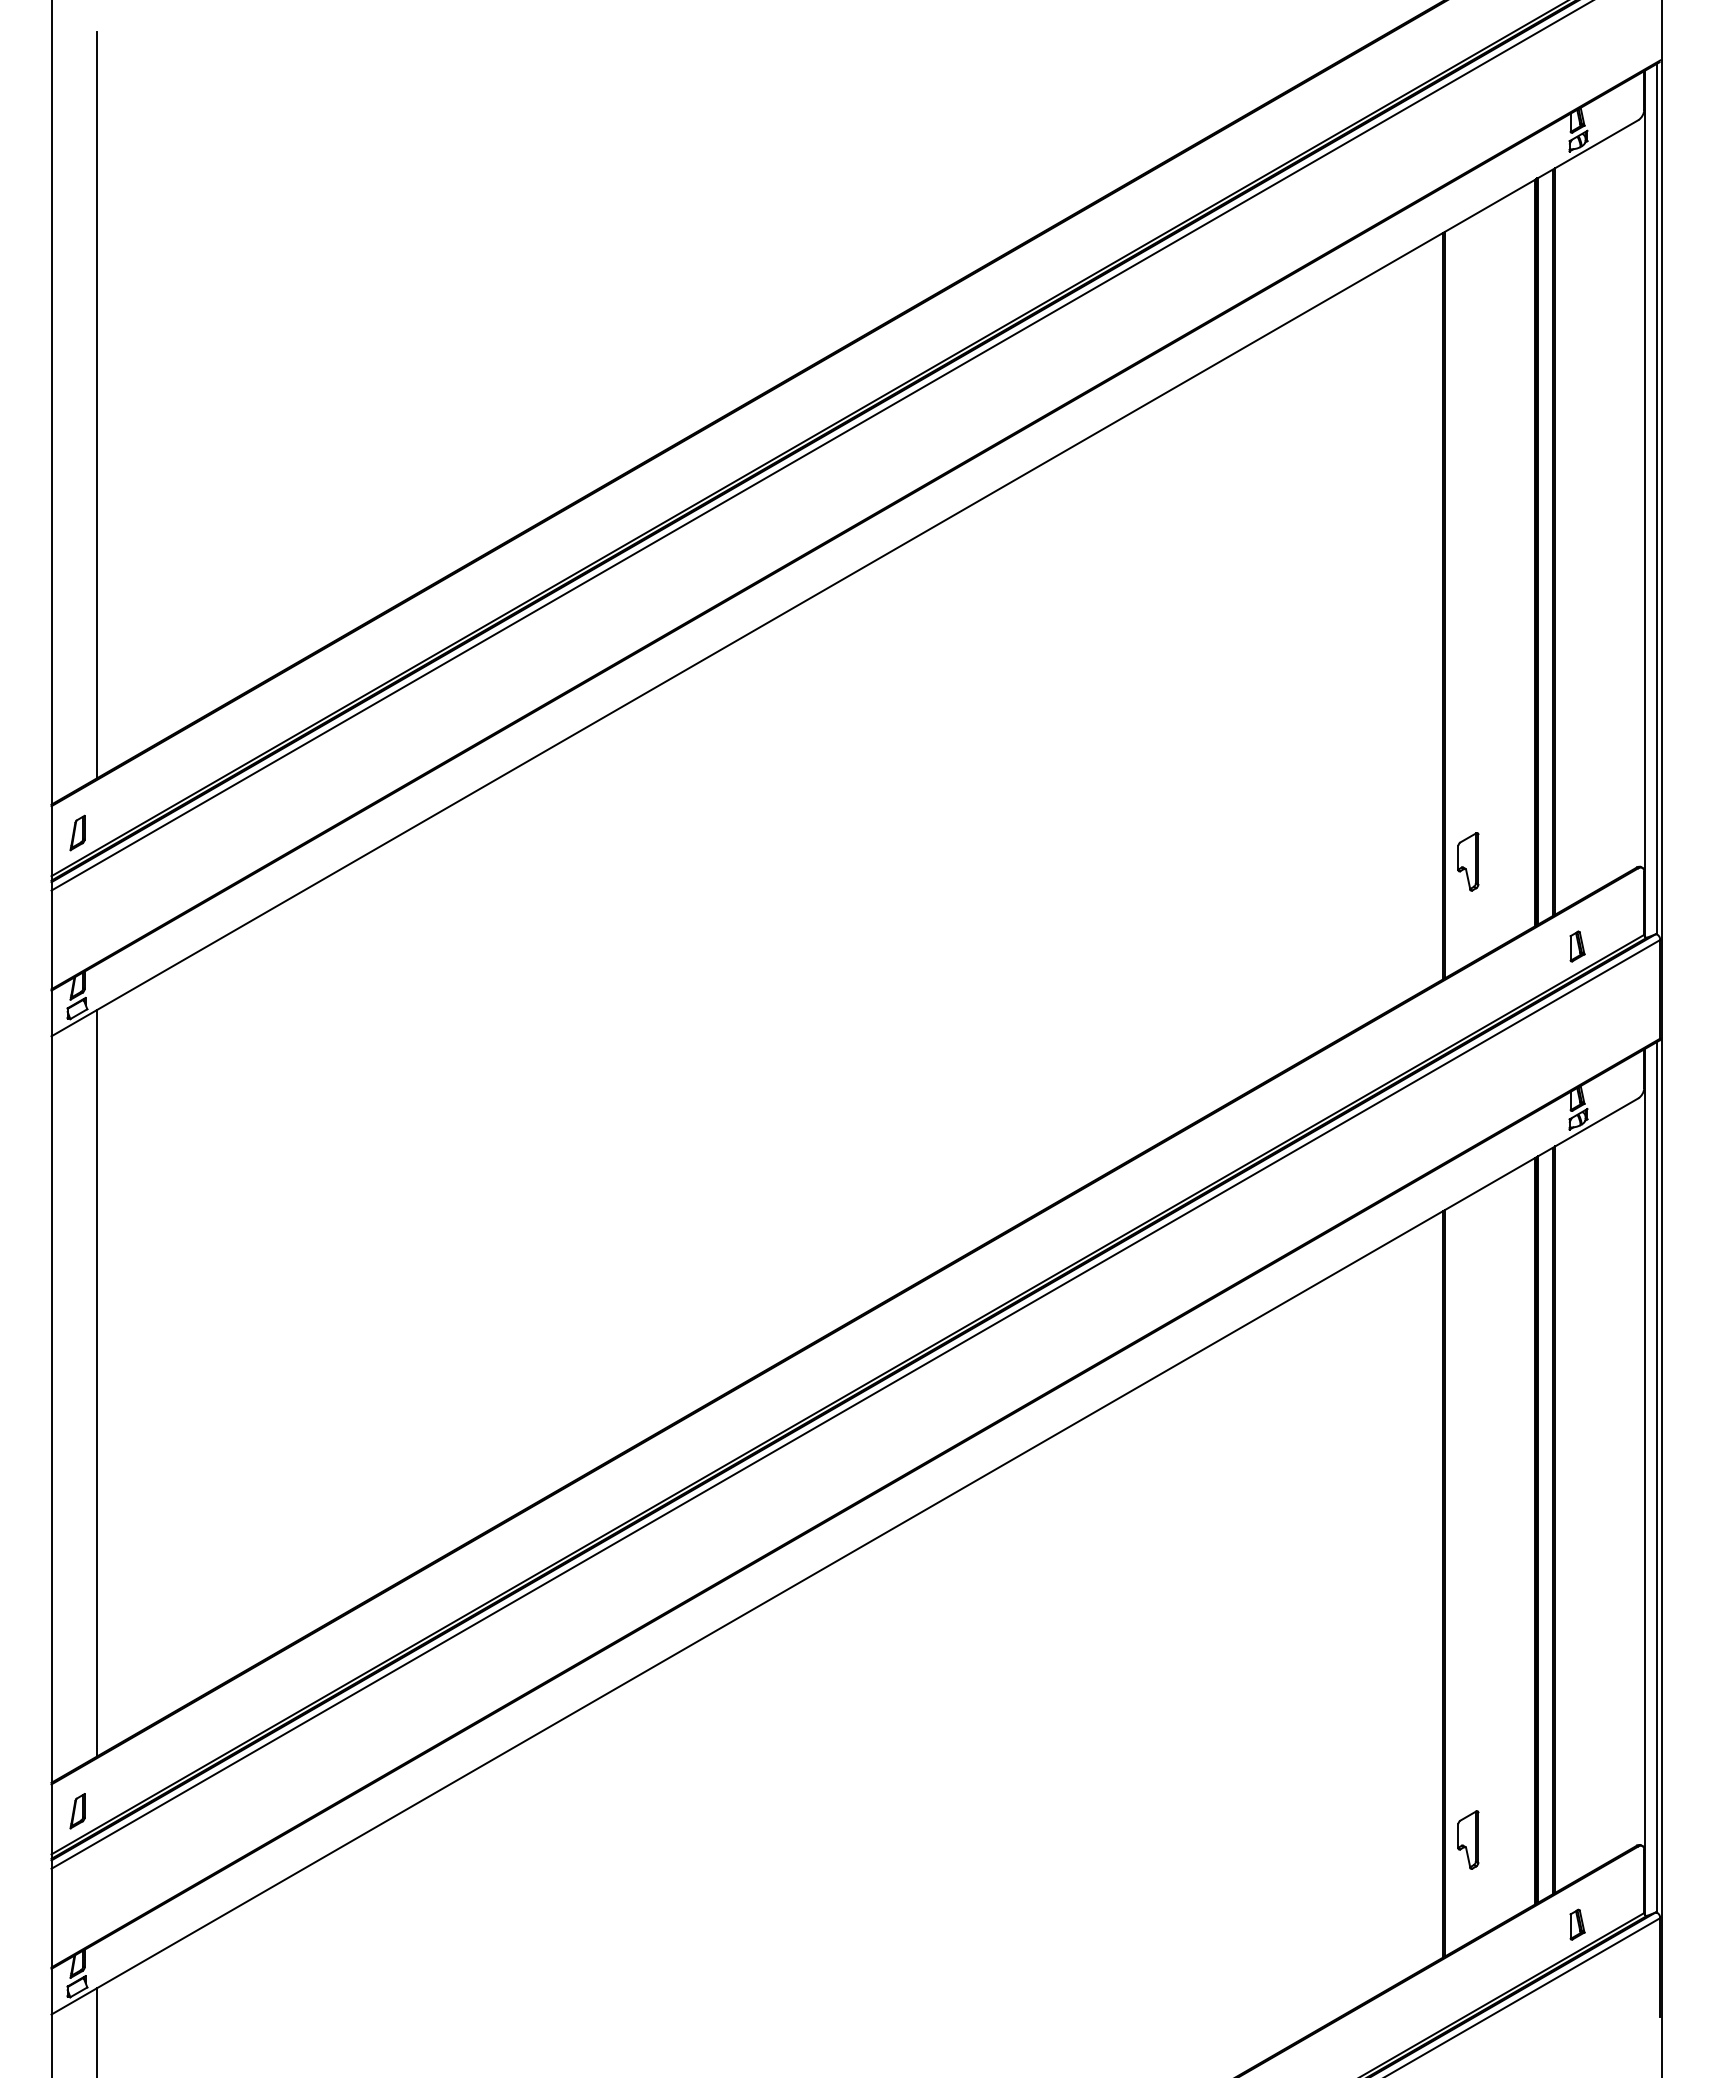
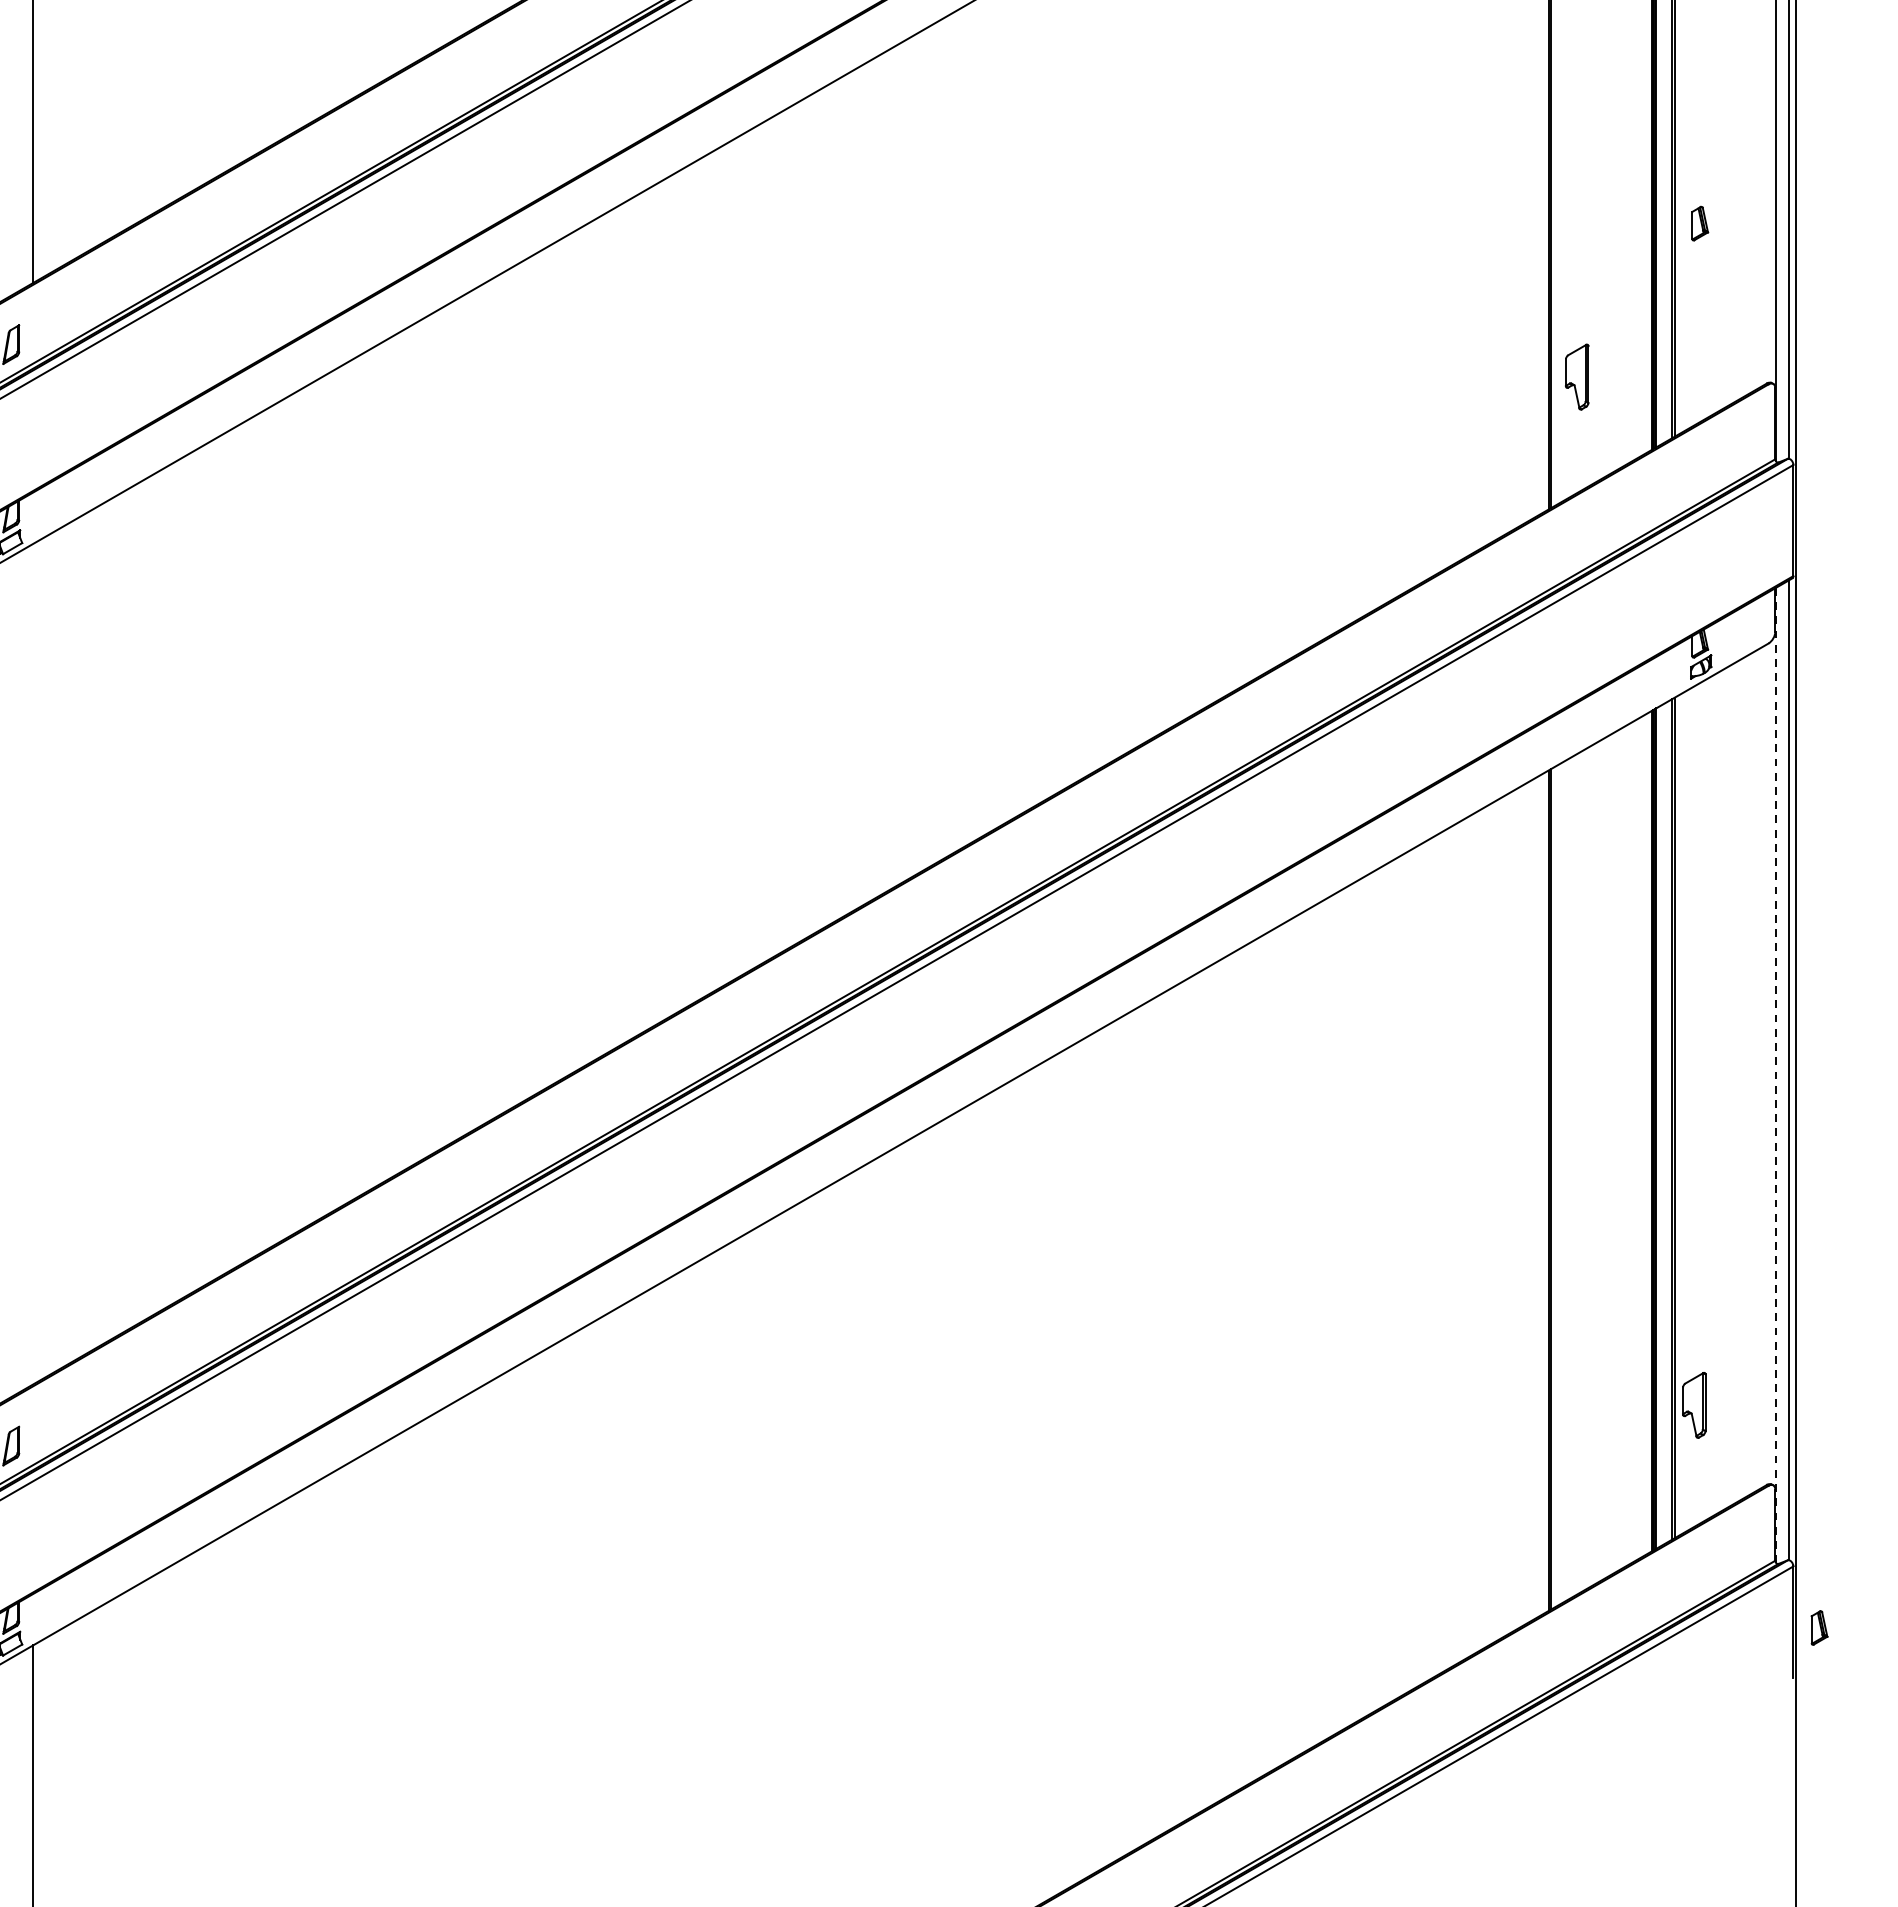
part: (1577, 946) -> (1700, 223), moved
line: (97, 1383) -> (33, 964), removed
line: (1644, 1481) -> (1775, 1074), solid -> dashed
part: (1468, 1839) -> (1694, 1404), moved
part: (1577, 1924) -> (1819, 1627), moved

